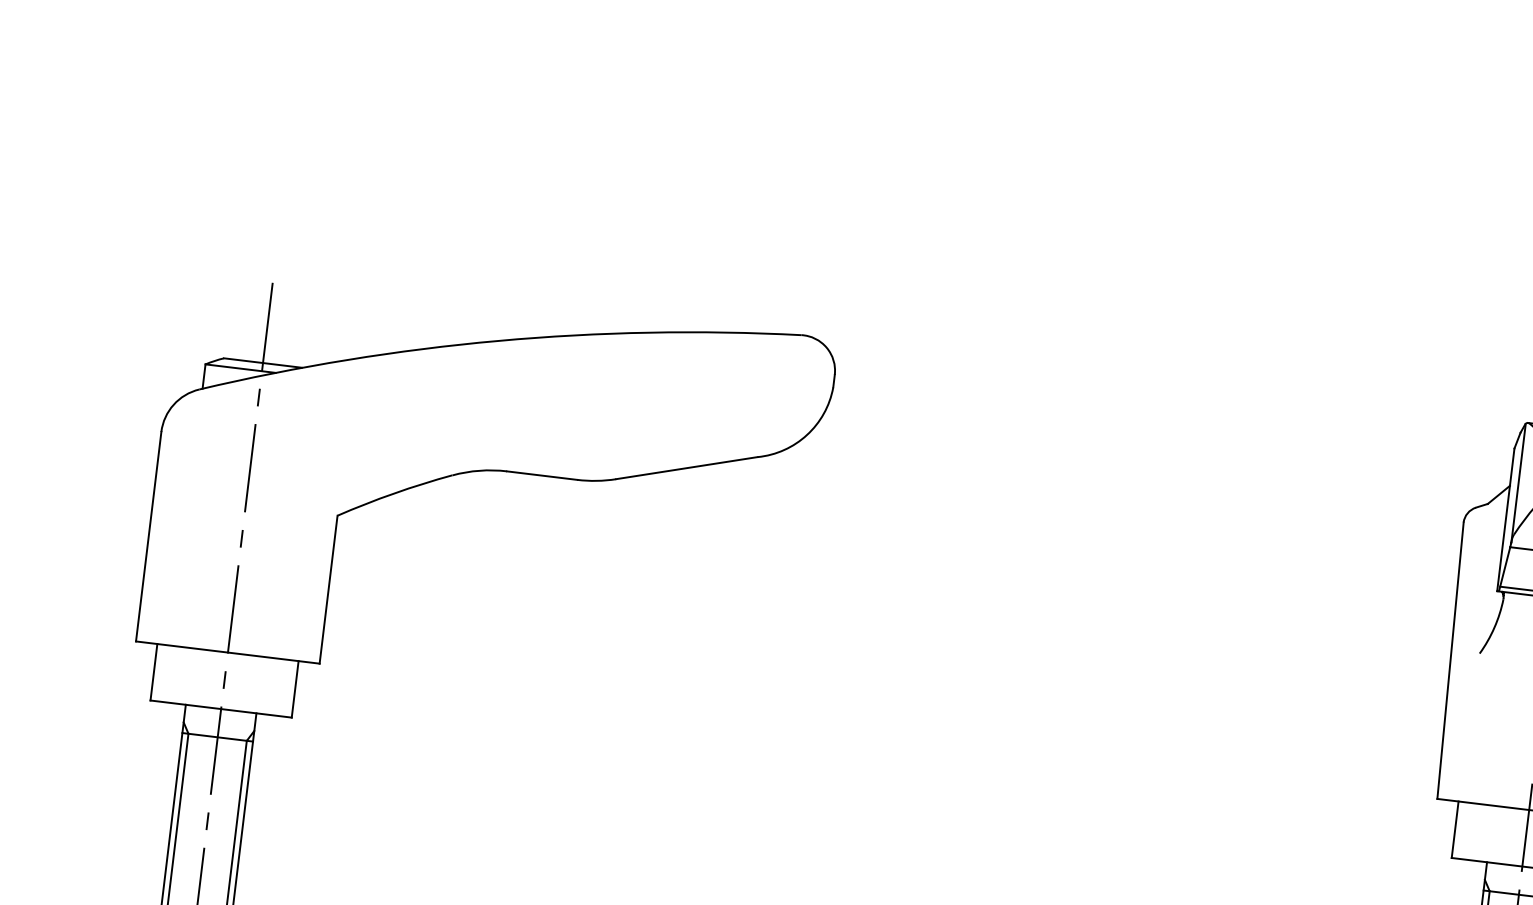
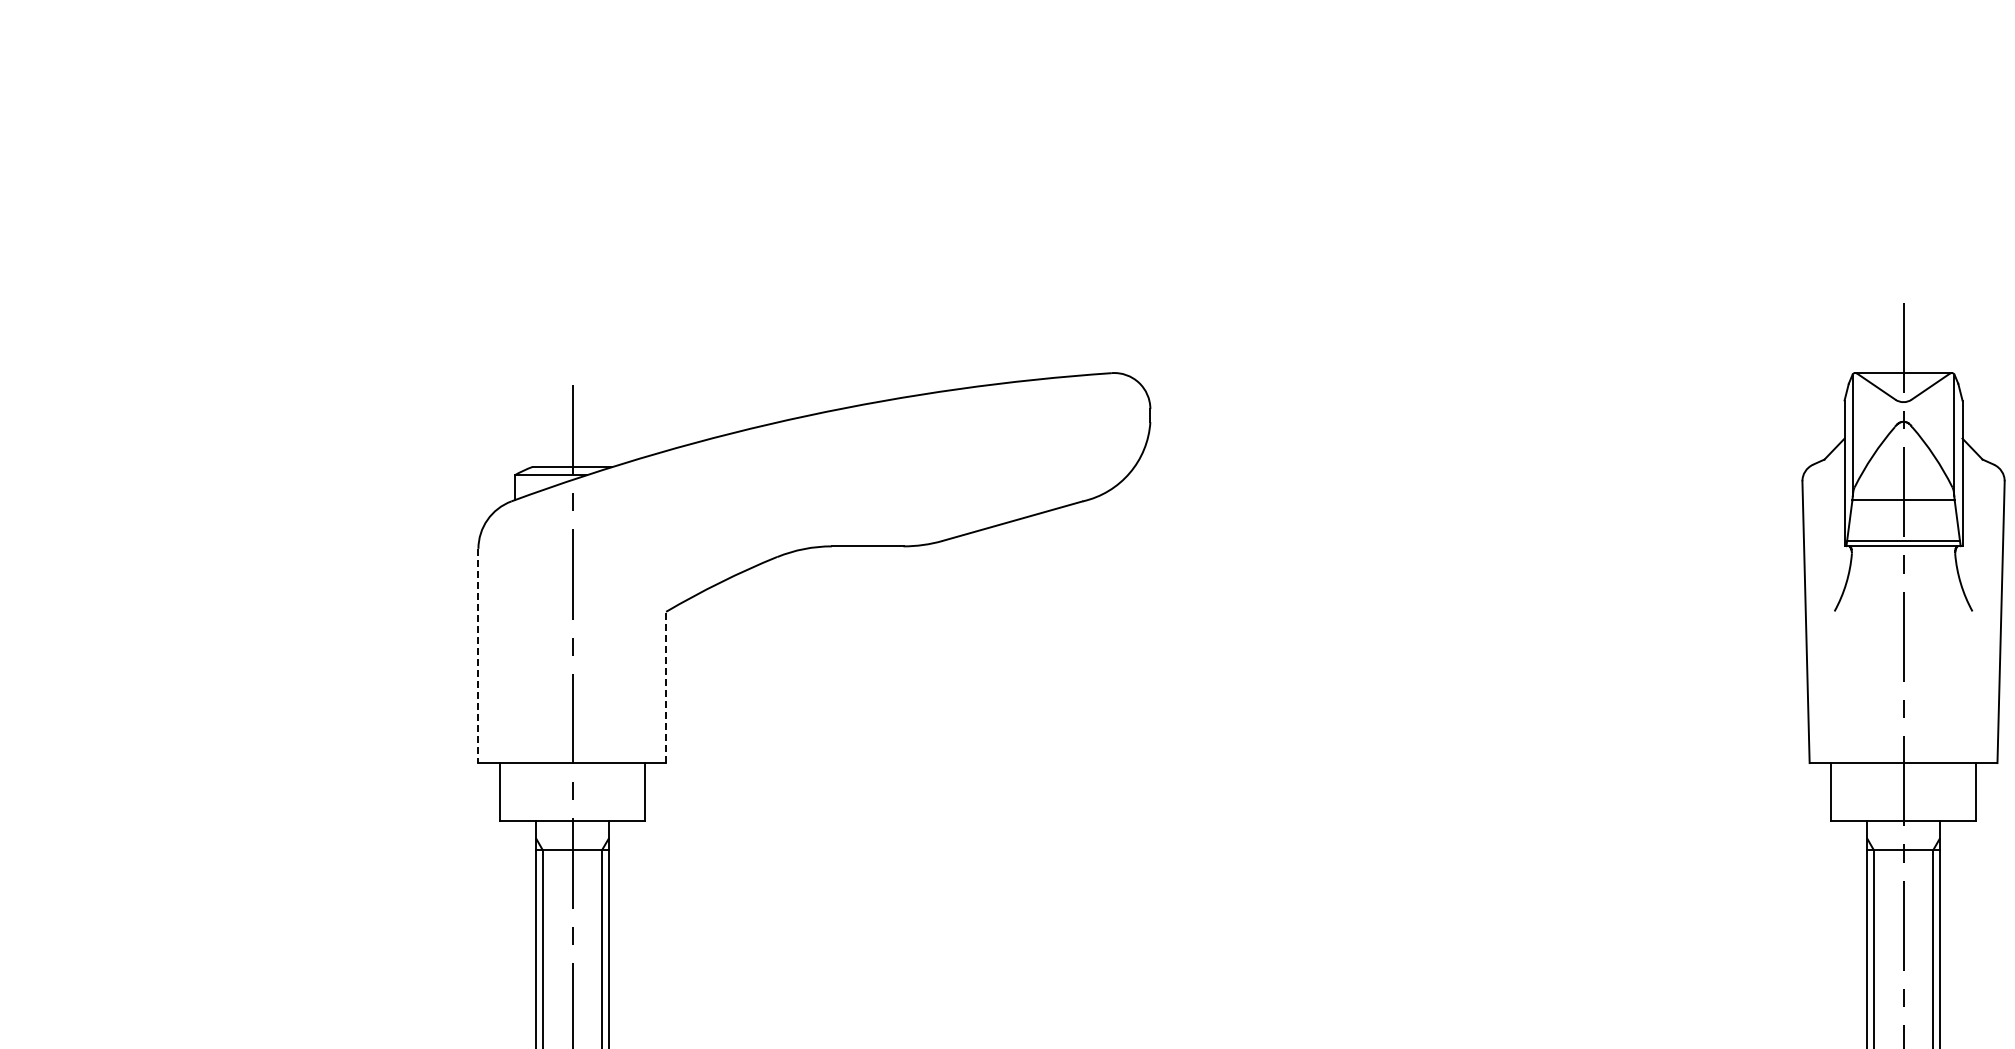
line: (148, 537) -> (478, 656), solid -> dashed
line: (328, 589) -> (666, 687), solid -> dashed

